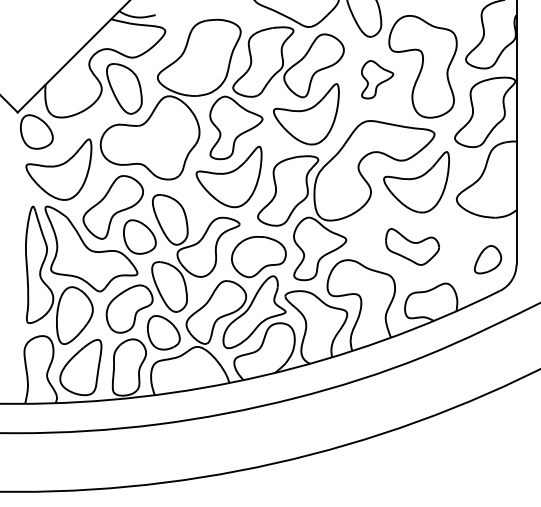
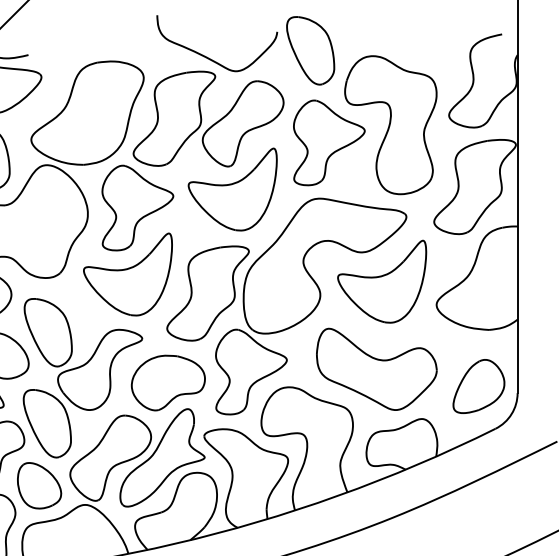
part: (377, 79) -> (329, 142), size x1.67
part: (412, 246) -> (376, 368), size x1.67
part: (487, 259) -> (478, 386), size x1.43

